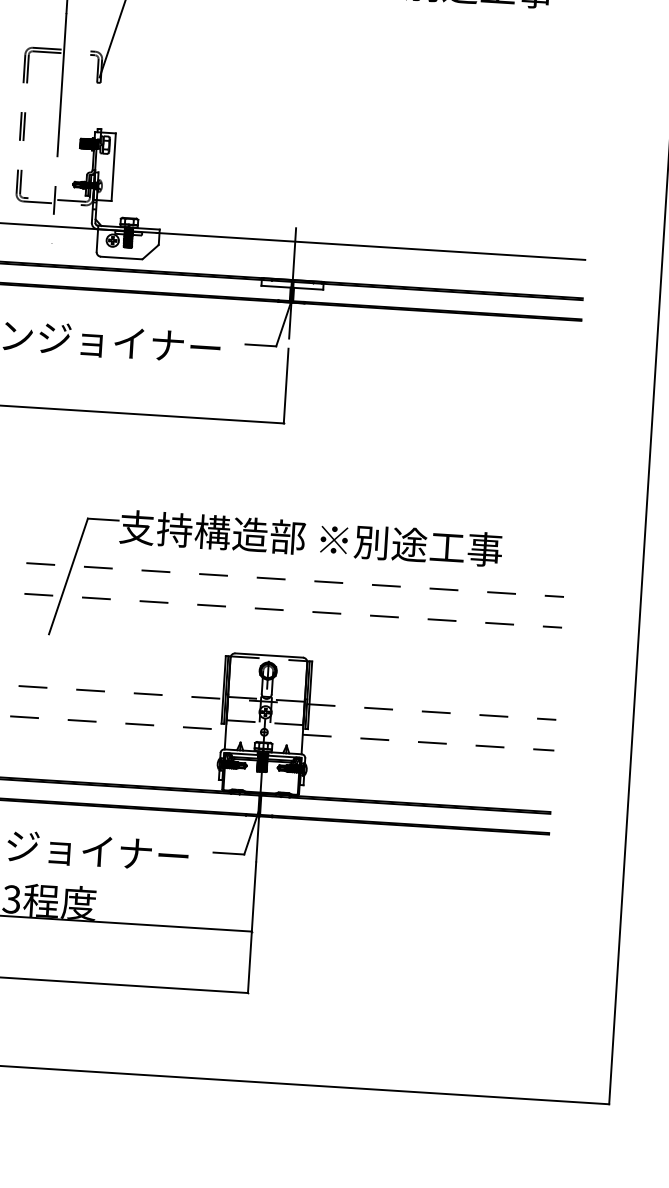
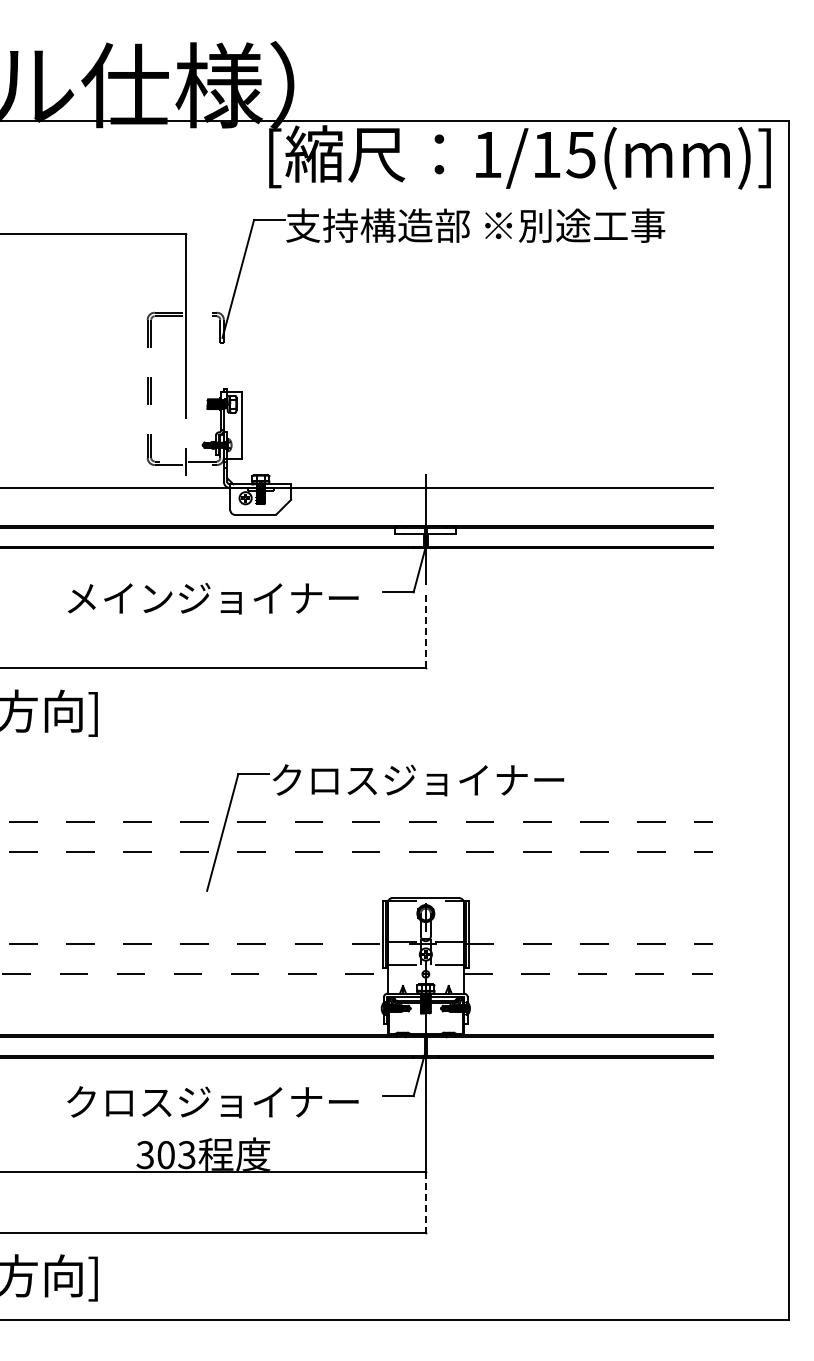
line: (285, 385) -> (425, 630), solid -> dashed
text: (310, 537) -> (459, 779), 支持構造部 ※別途工事 -> クロスジョイナー
line: (249, 962) -> (425, 1202), solid -> dashed

